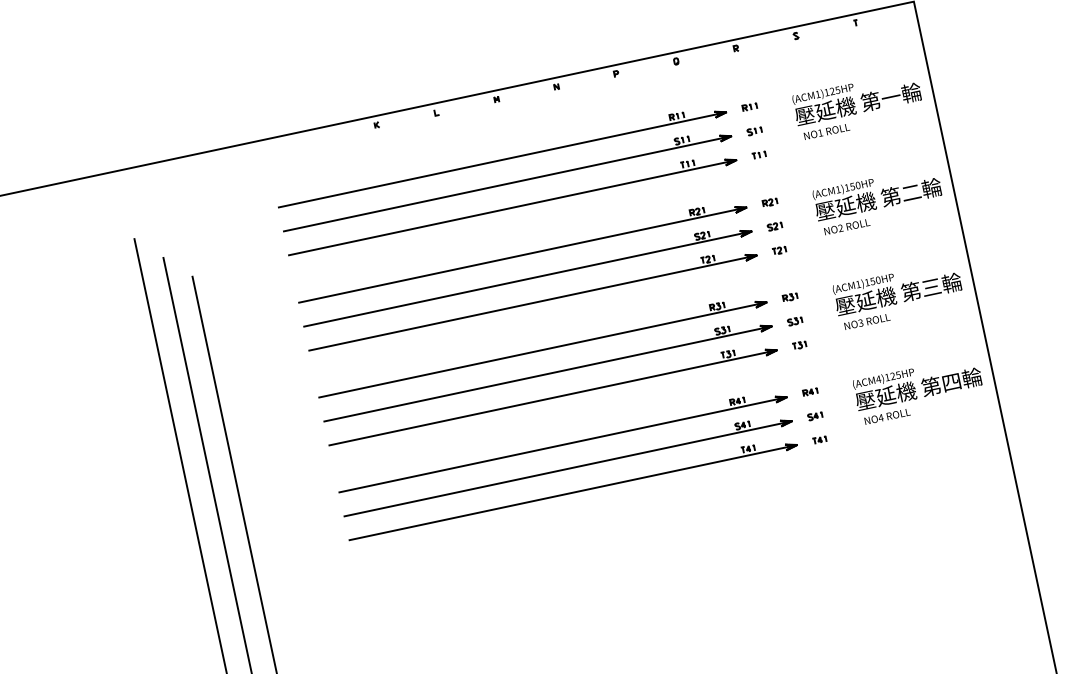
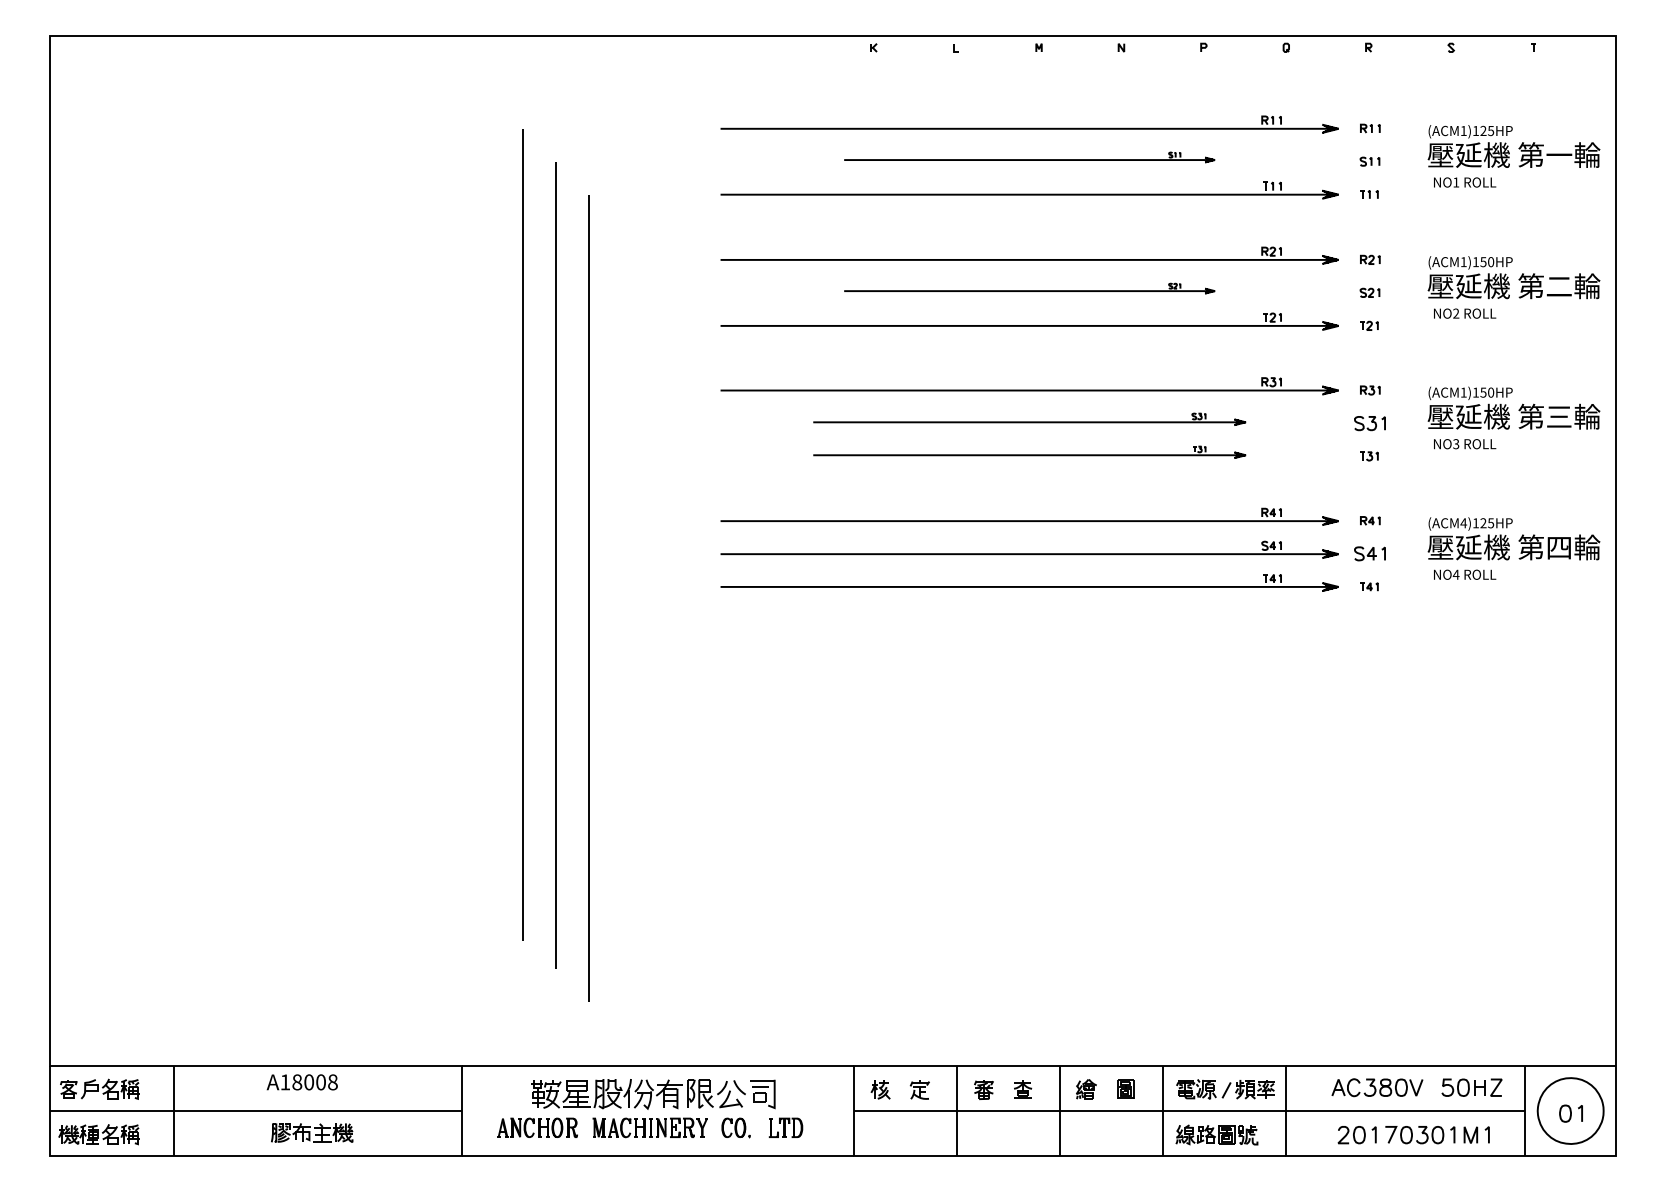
part: (506, 180) -> (1029, 157), size x0.6
part: (526, 275) -> (1029, 288), size x0.6
part: (794, 321) -> (1369, 423), size x1.6
part: (547, 371) -> (1029, 419), size x0.7
part: (552, 395) -> (1029, 452), size x0.7
part: (814, 416) -> (1369, 554), size x1.6

